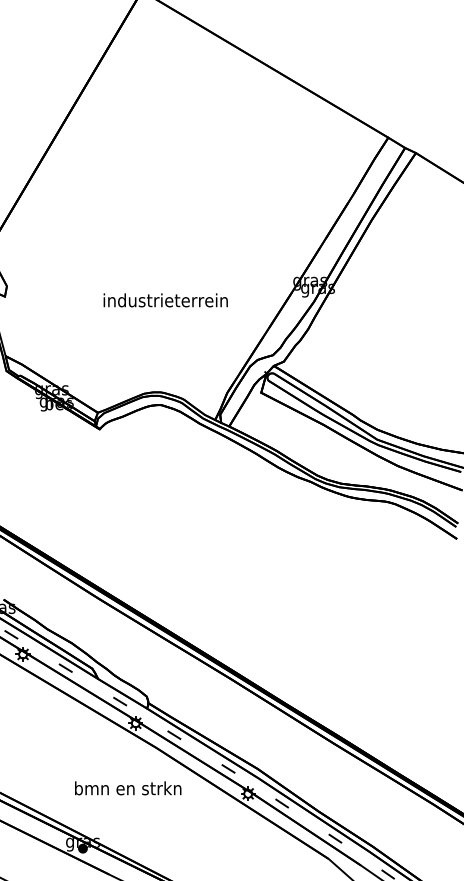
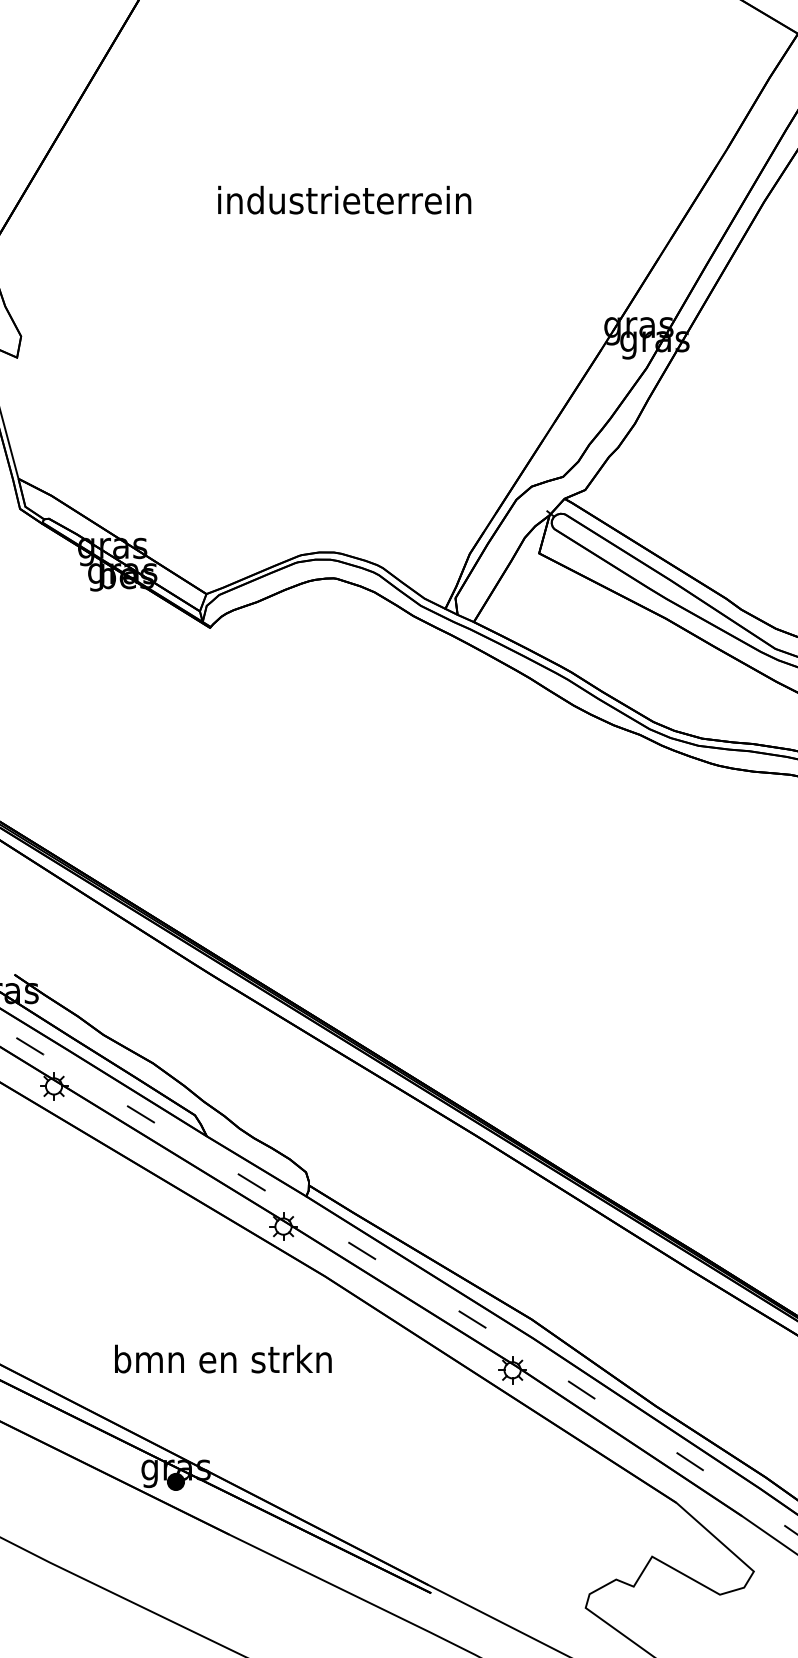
text: (165, 300) -> (344, 200), moved
text: (128, 788) -> (223, 1359), moved

